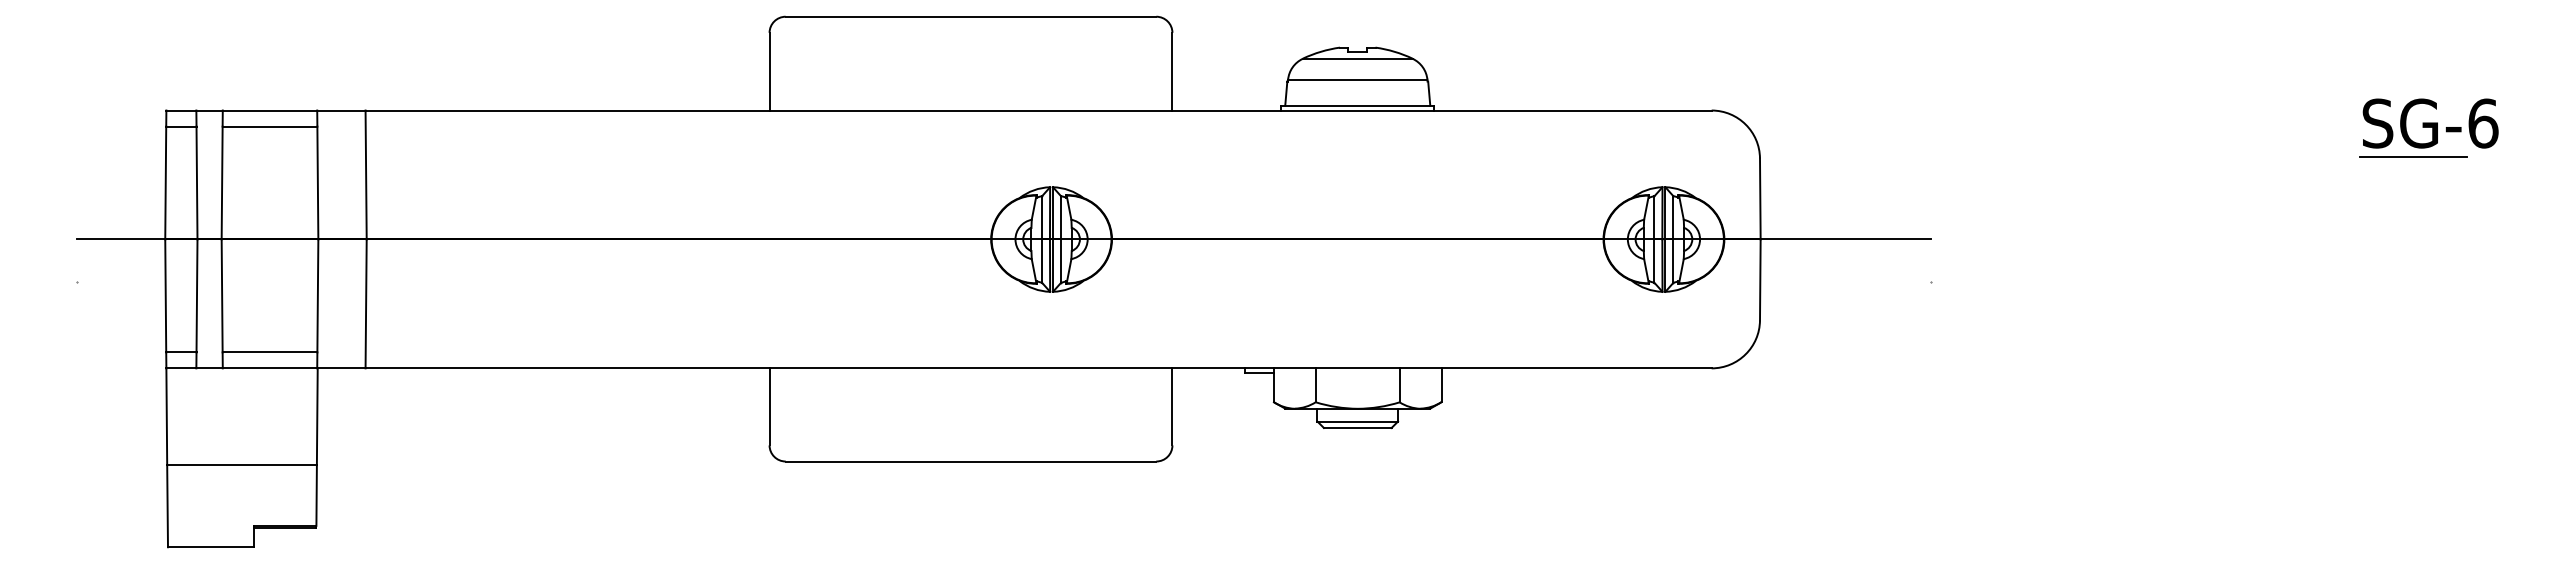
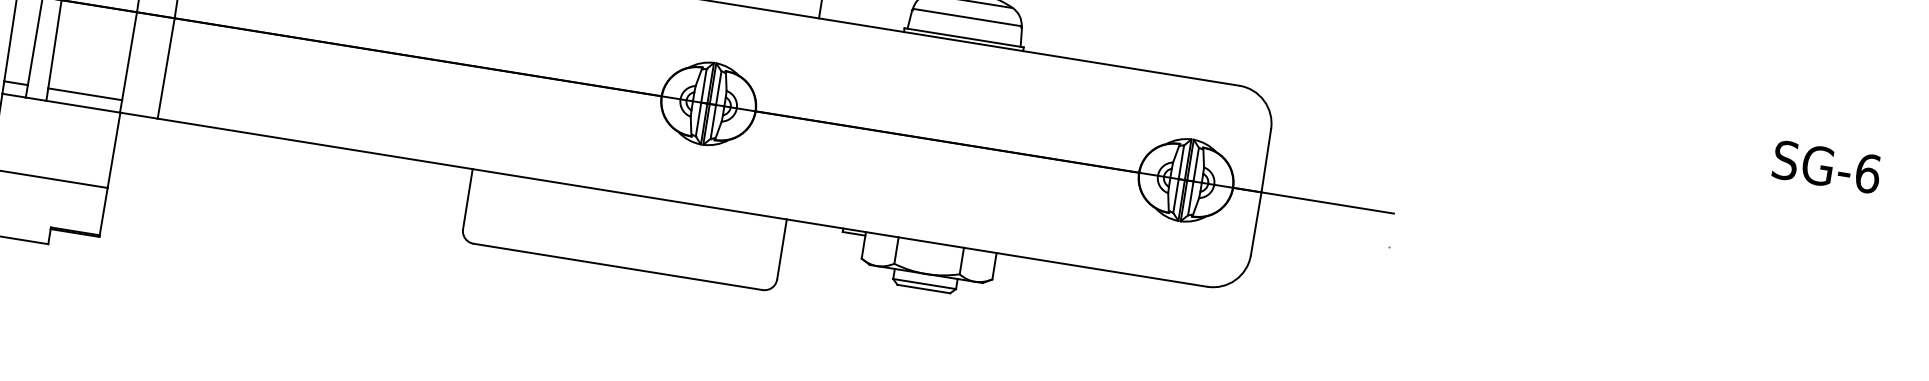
text: (2430, 123) -> (1826, 167), moved
line: (2413, 156) -> (1780, 209), removed

